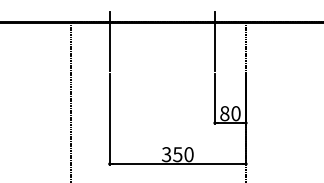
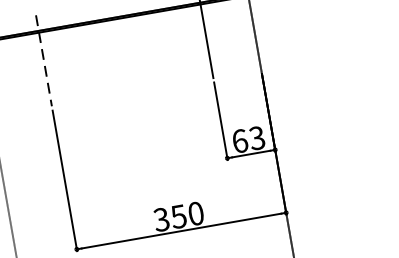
line: (109, 41) -> (43, 61), solid -> dashed
text: (230, 113) -> (248, 139), 80 -> 63

